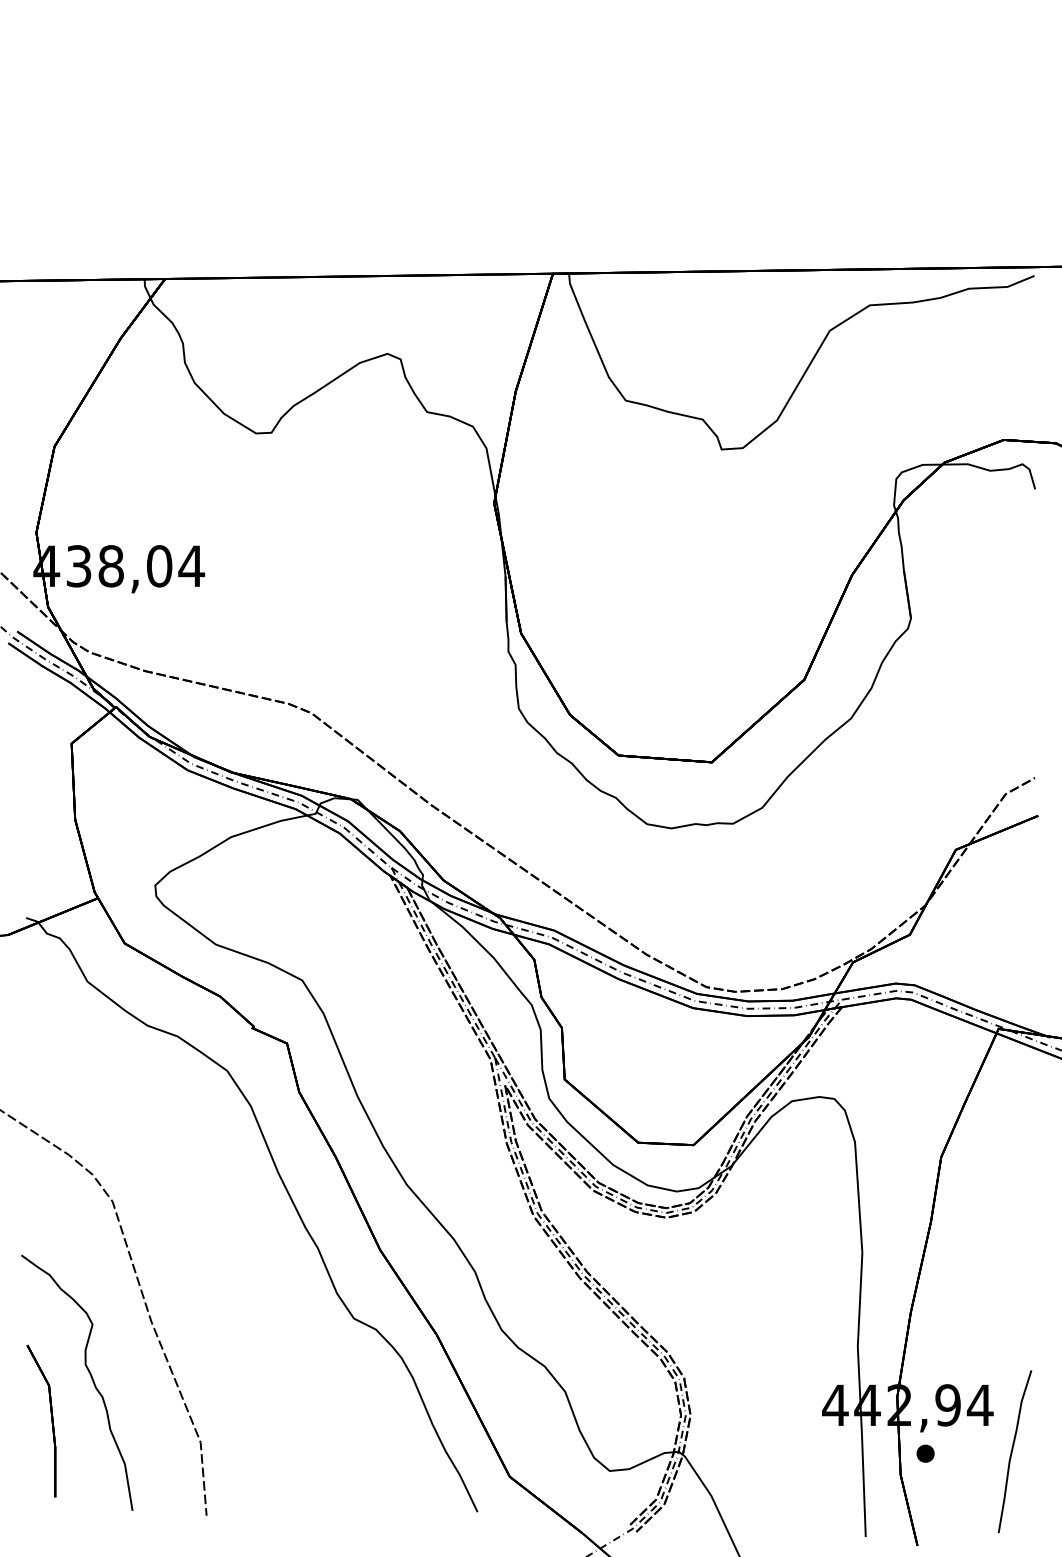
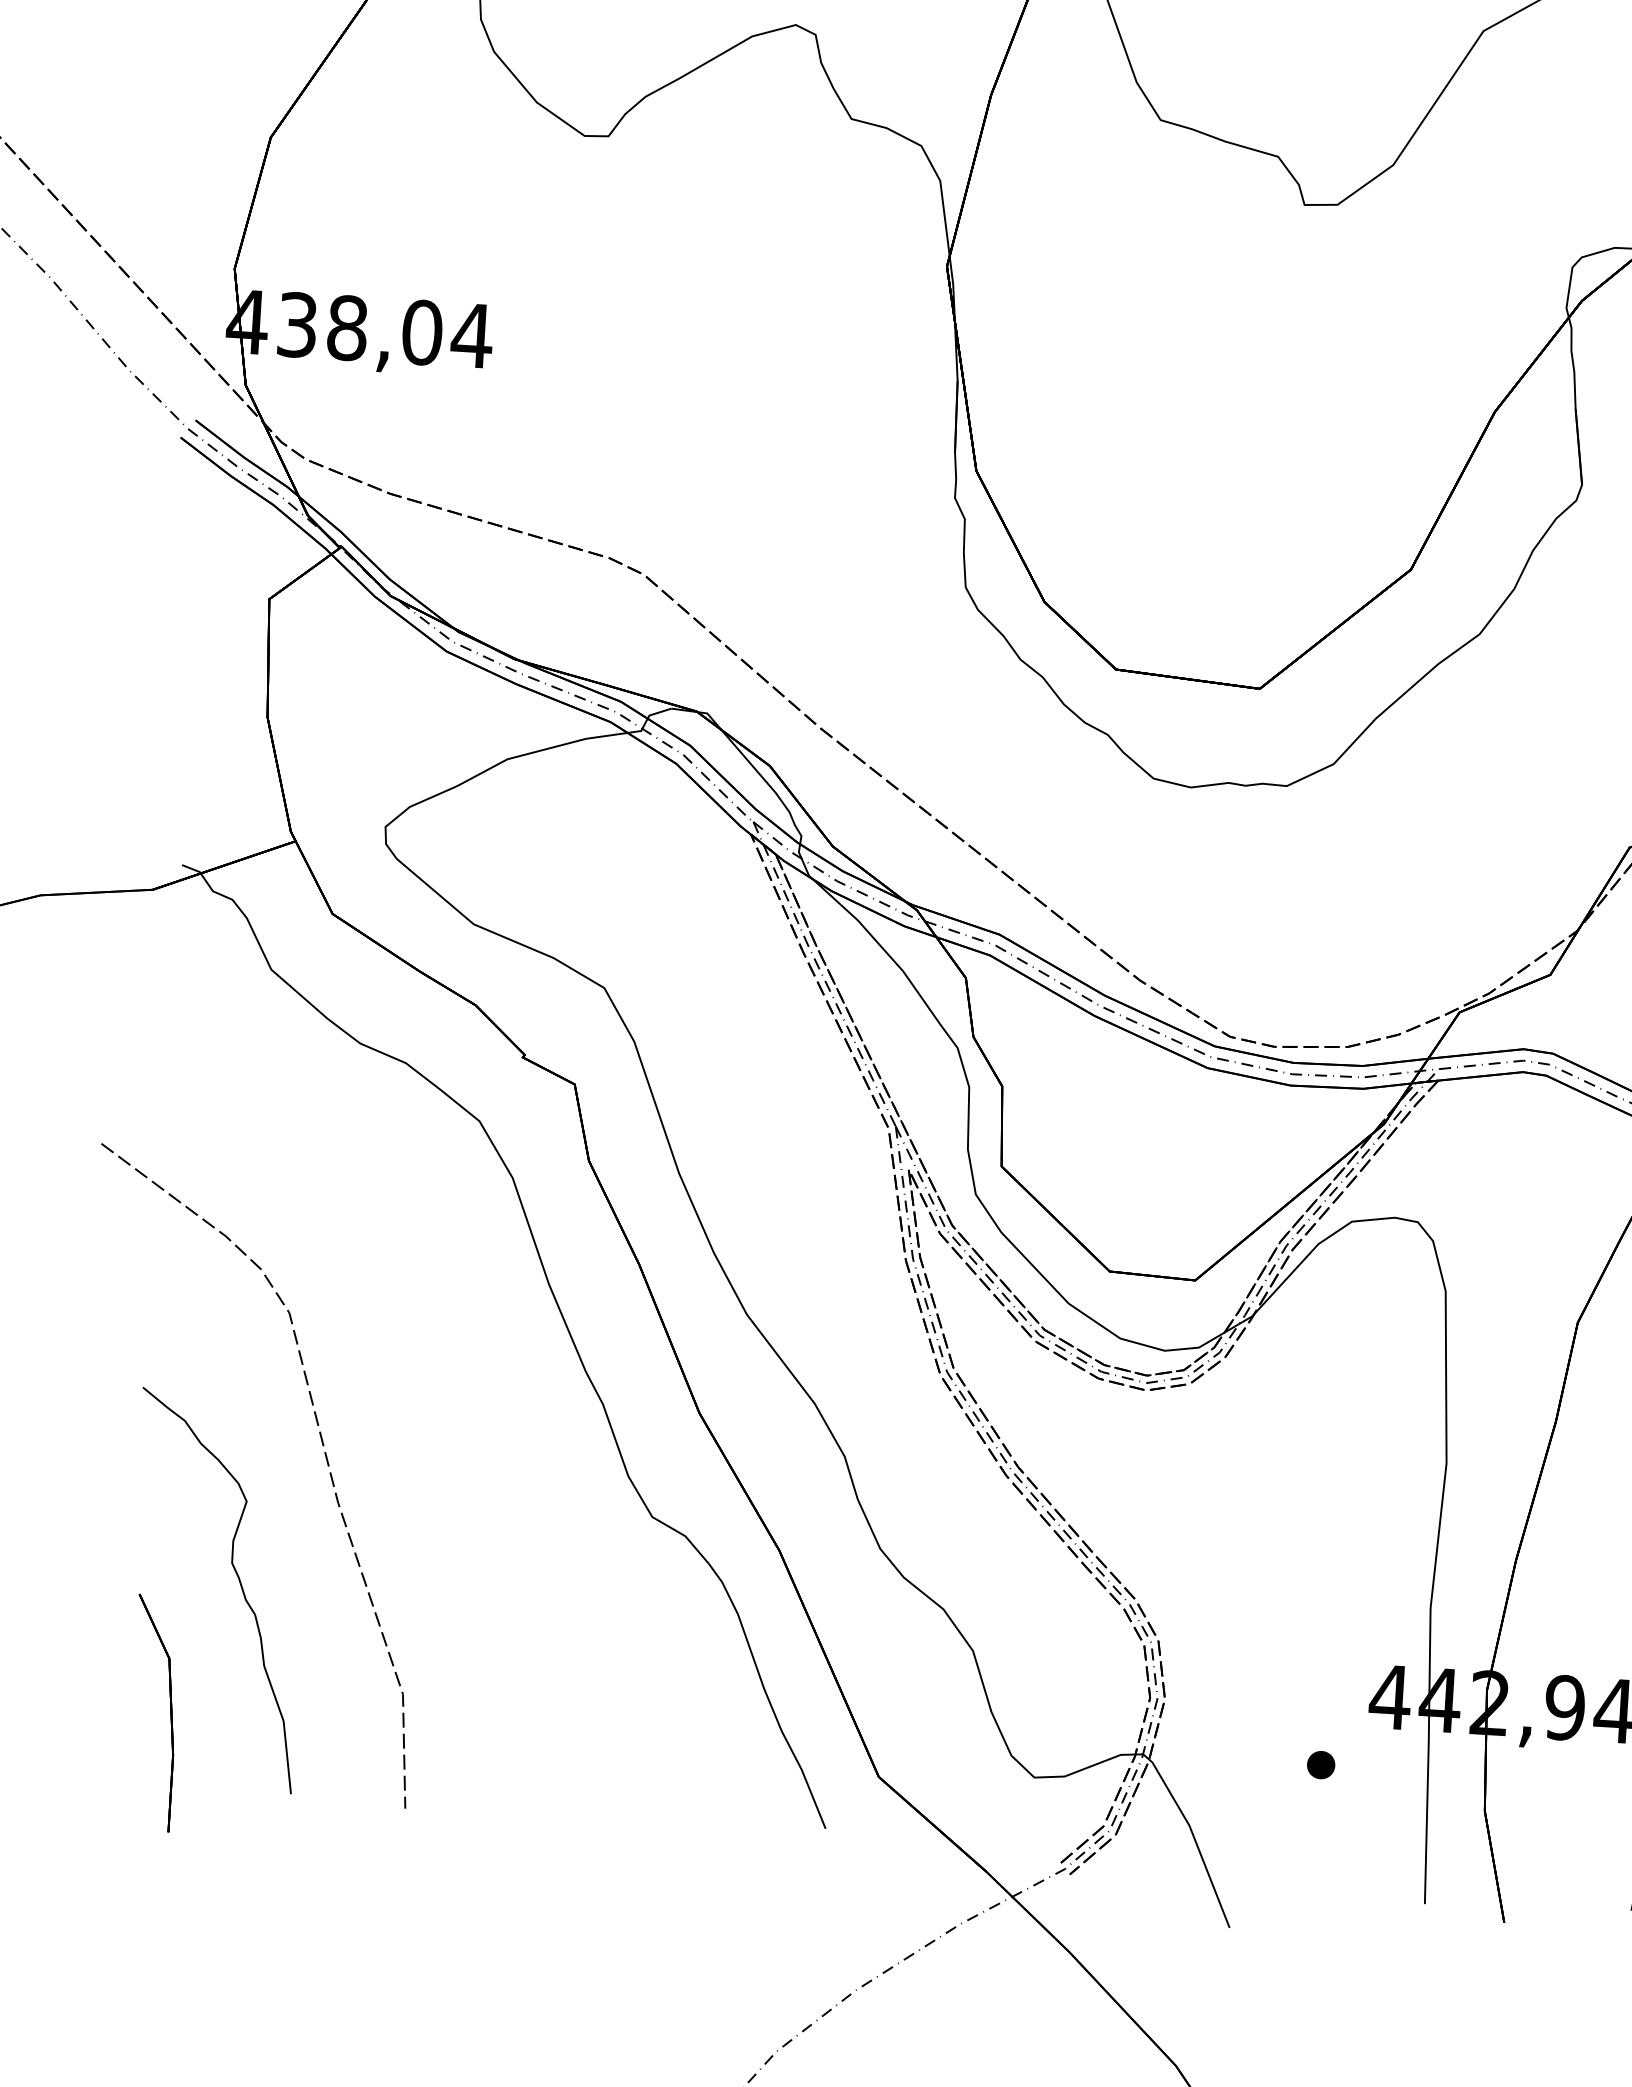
part: (51, 1420) -> (169, 1713), moved
part: (925, 1453) -> (1320, 1764), moved

